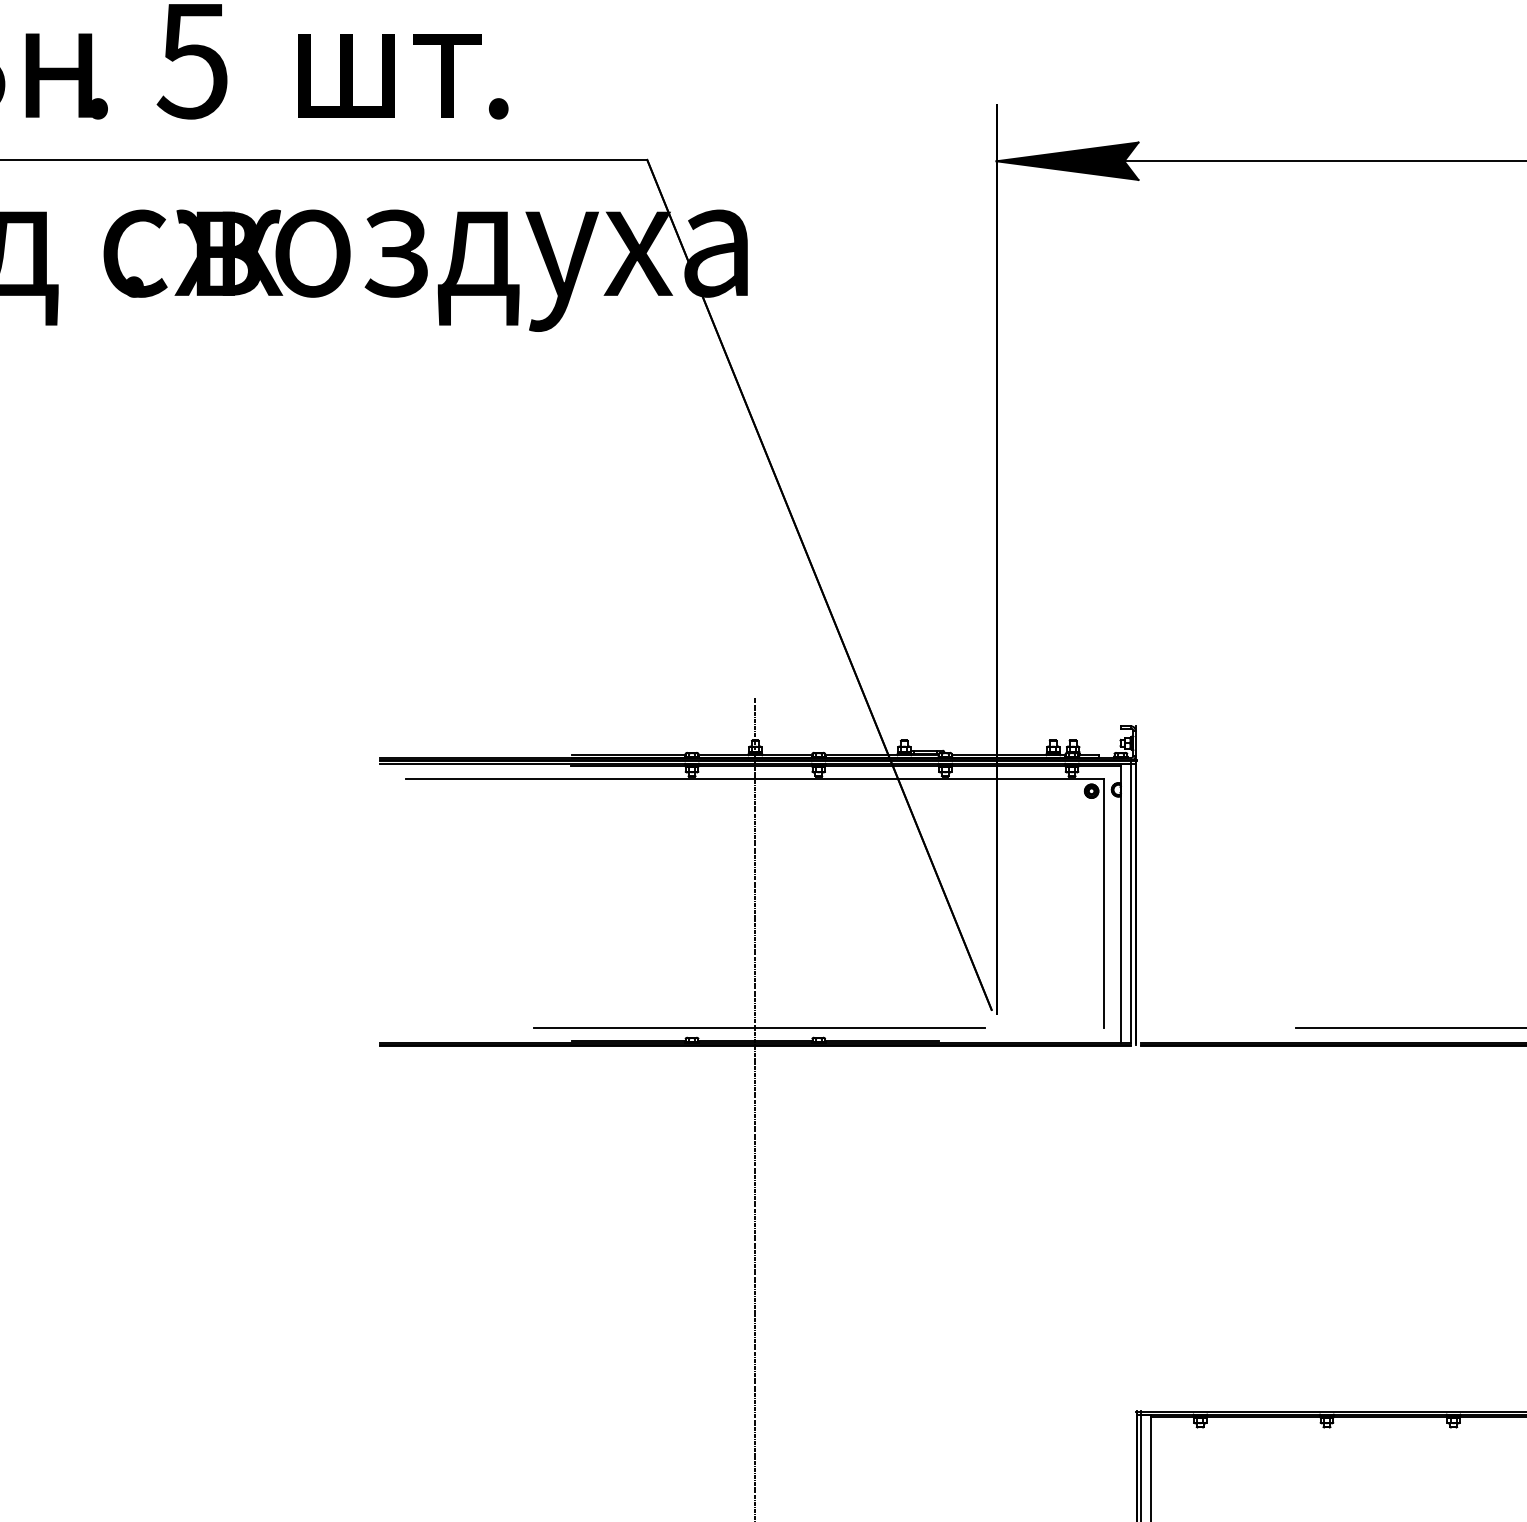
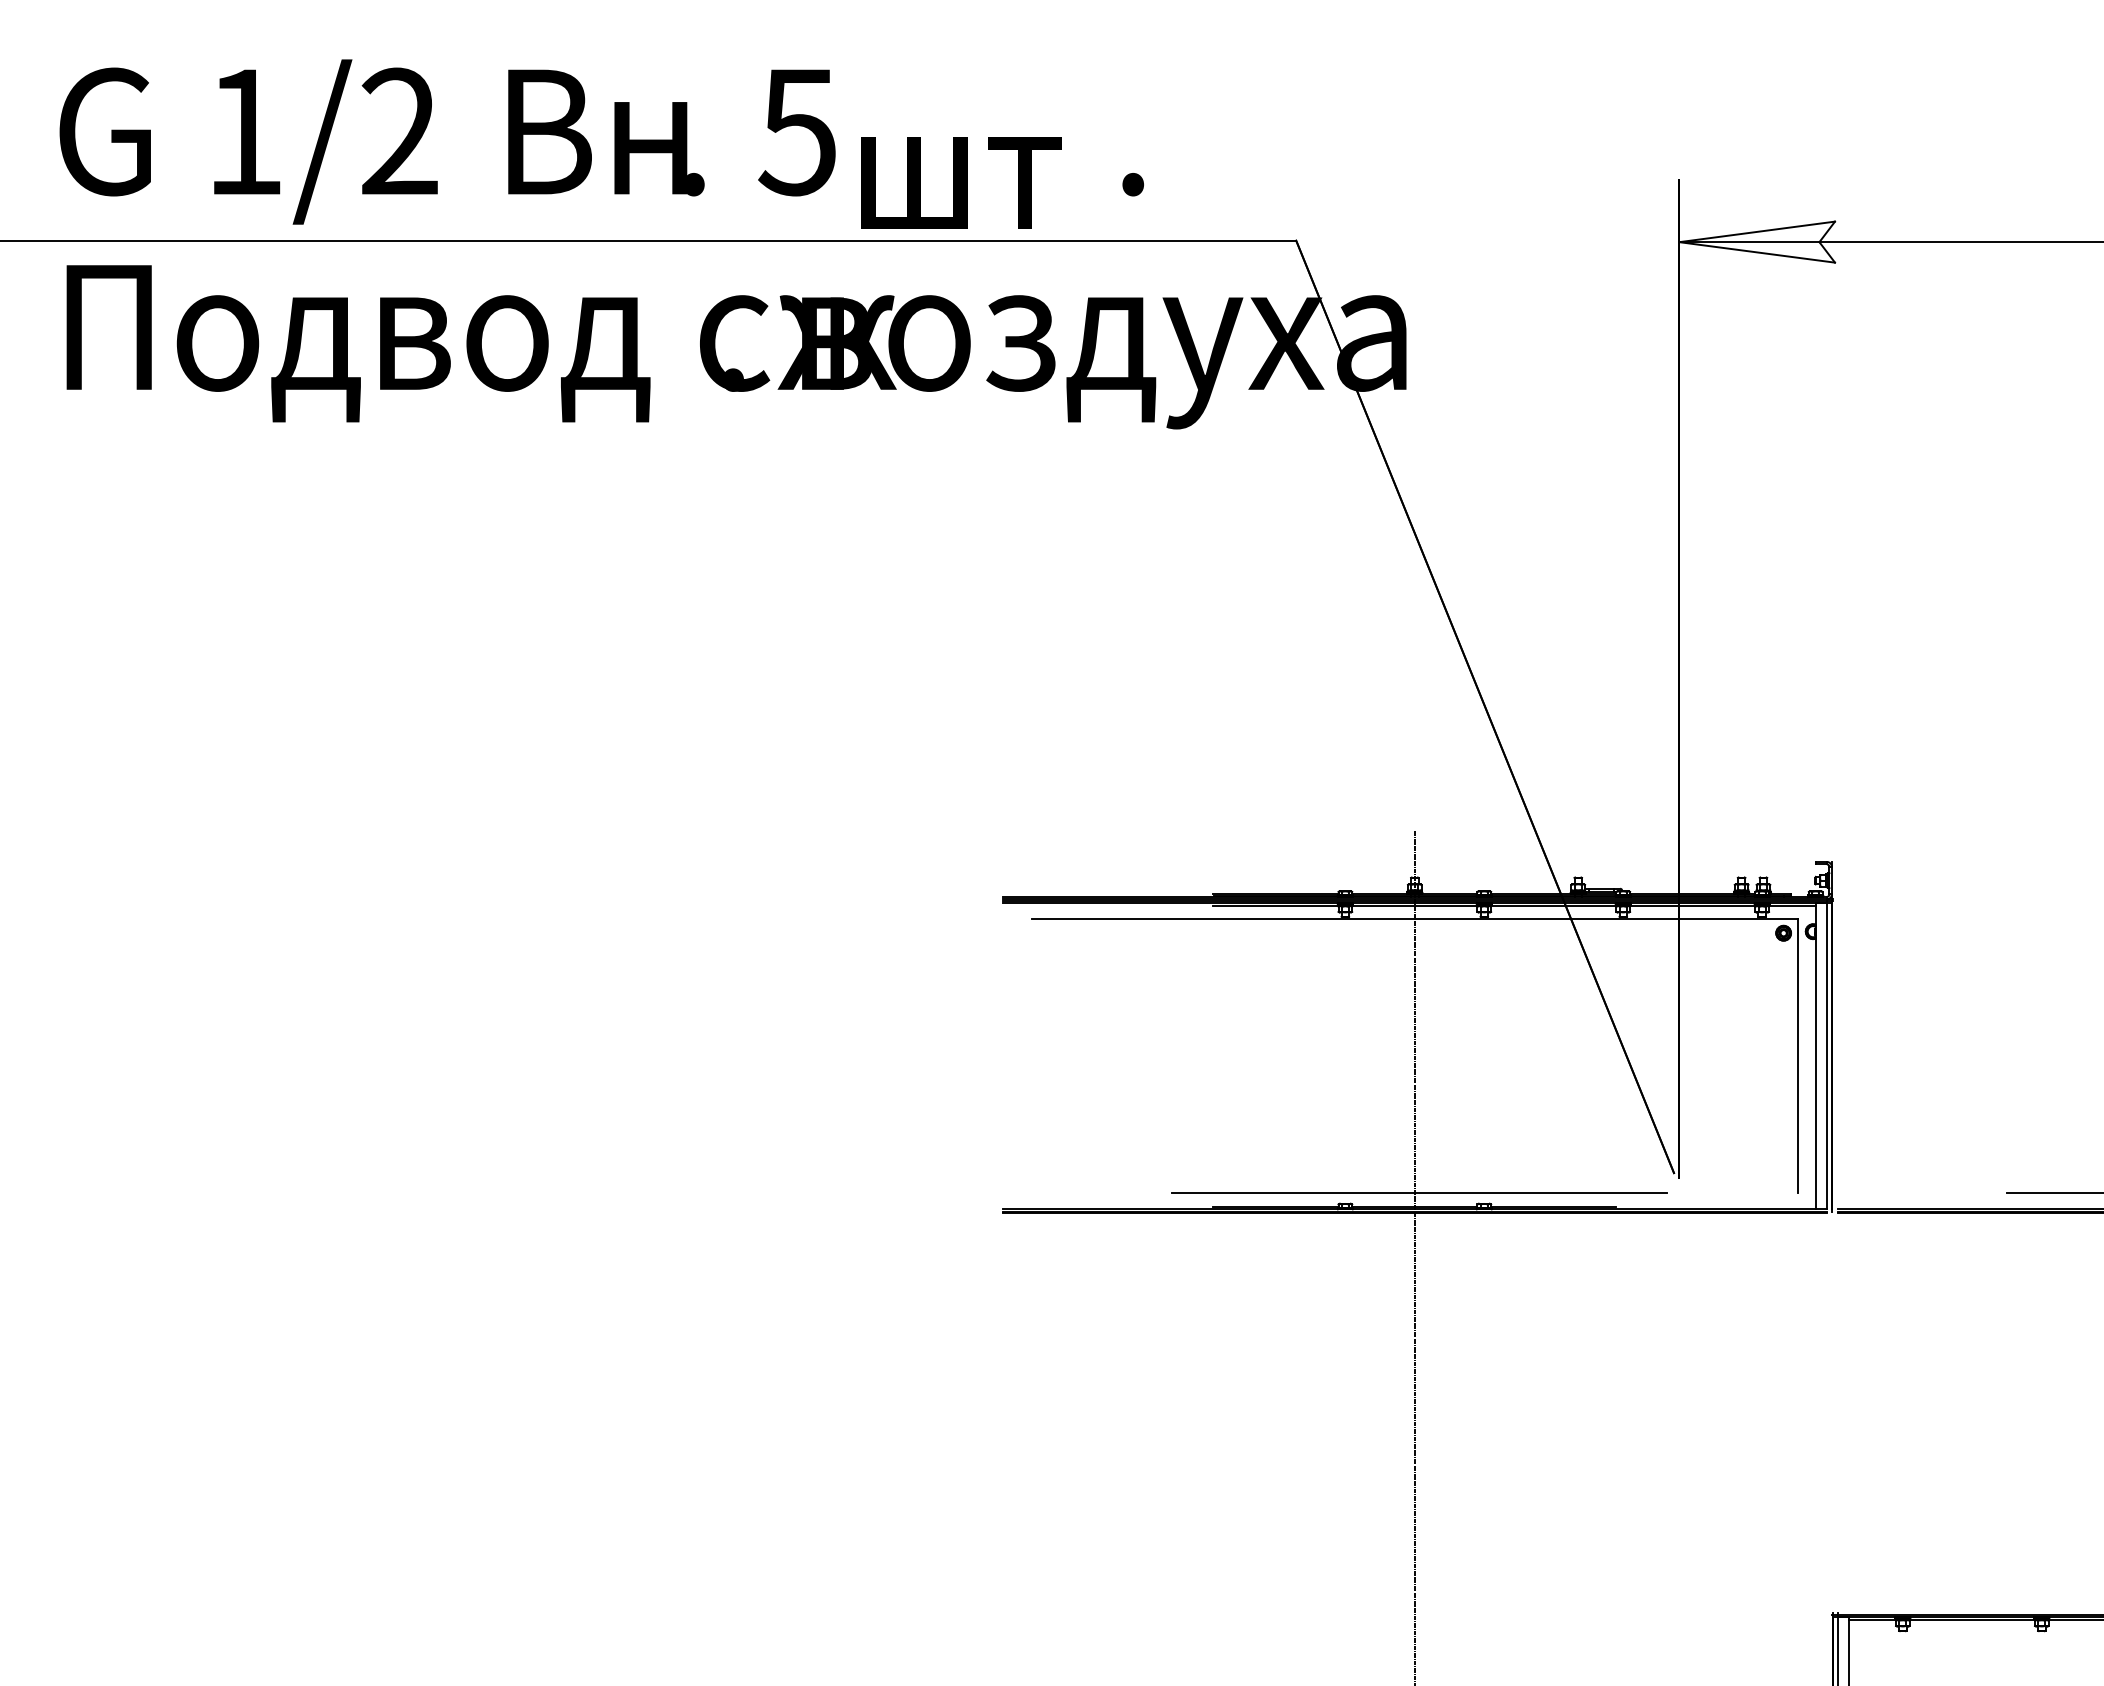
text: (389, 74) -> (961, 182), moved
fill: (1067, 160) -> (1757, 241), removed

